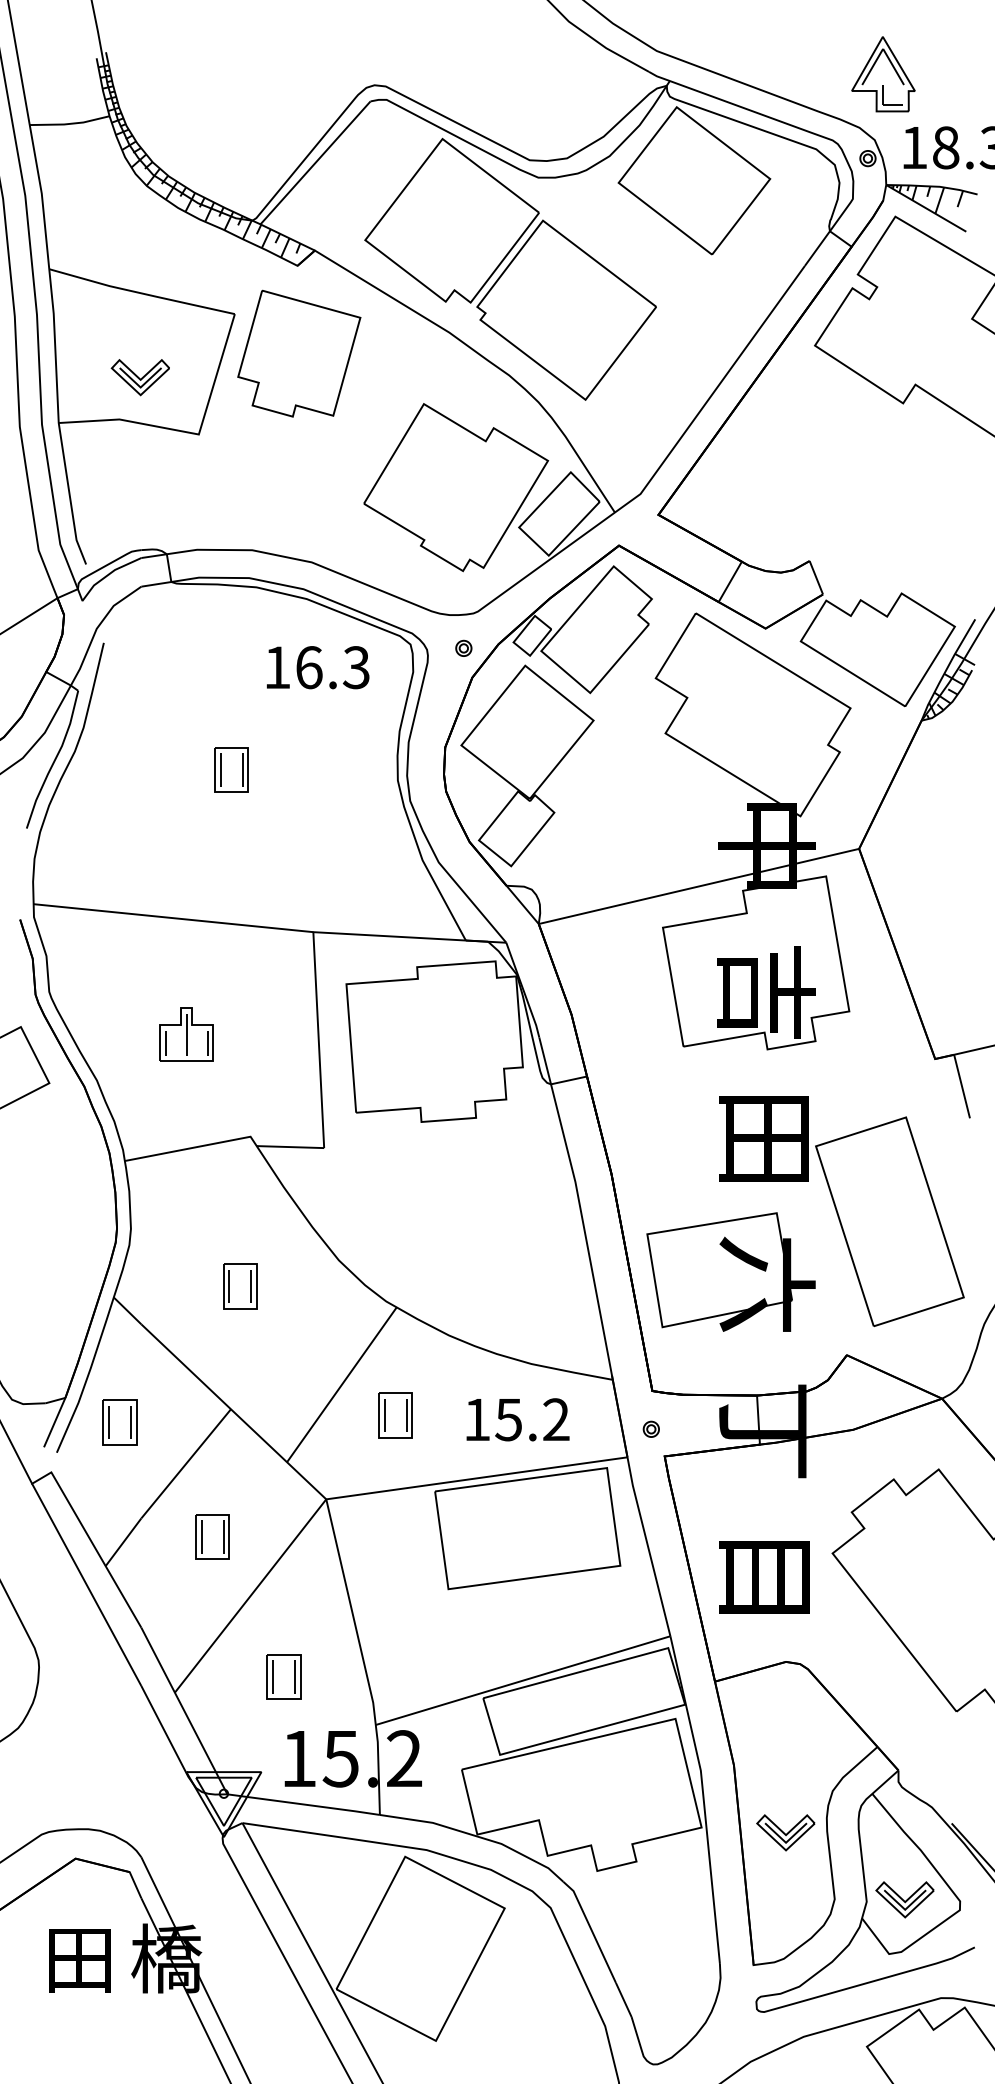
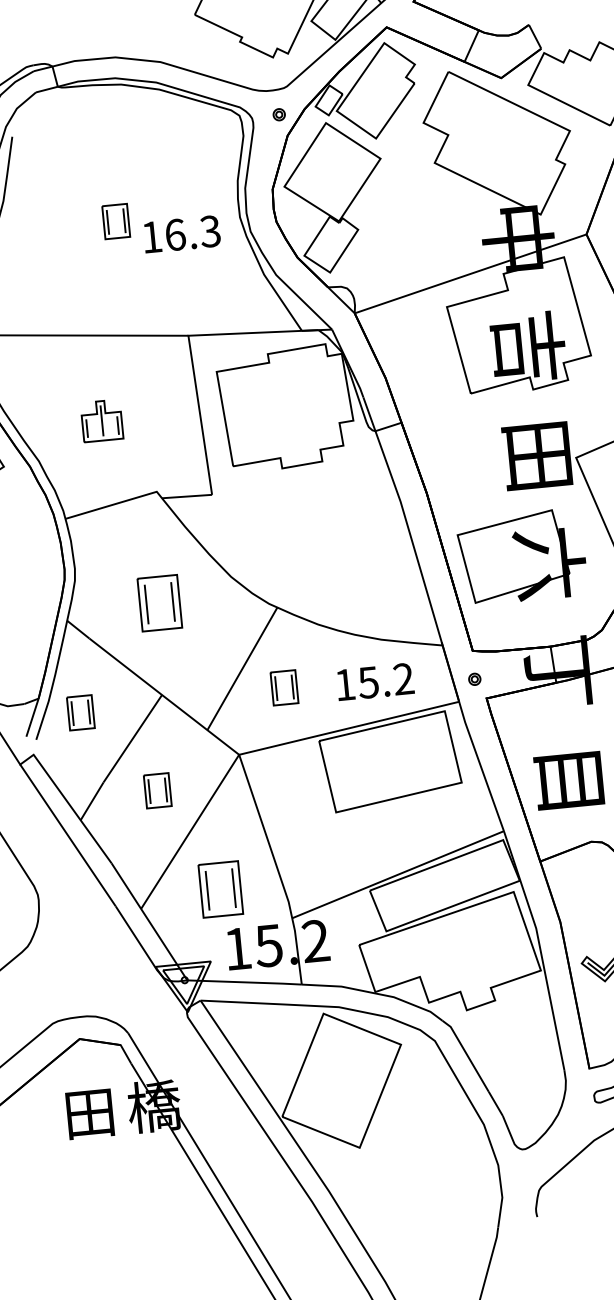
text: (318, 667) -> (182, 234), moved
part: (240, 1286) -> (160, 603), size x1.6
part: (283, 1676) -> (220, 889), size x1.6

